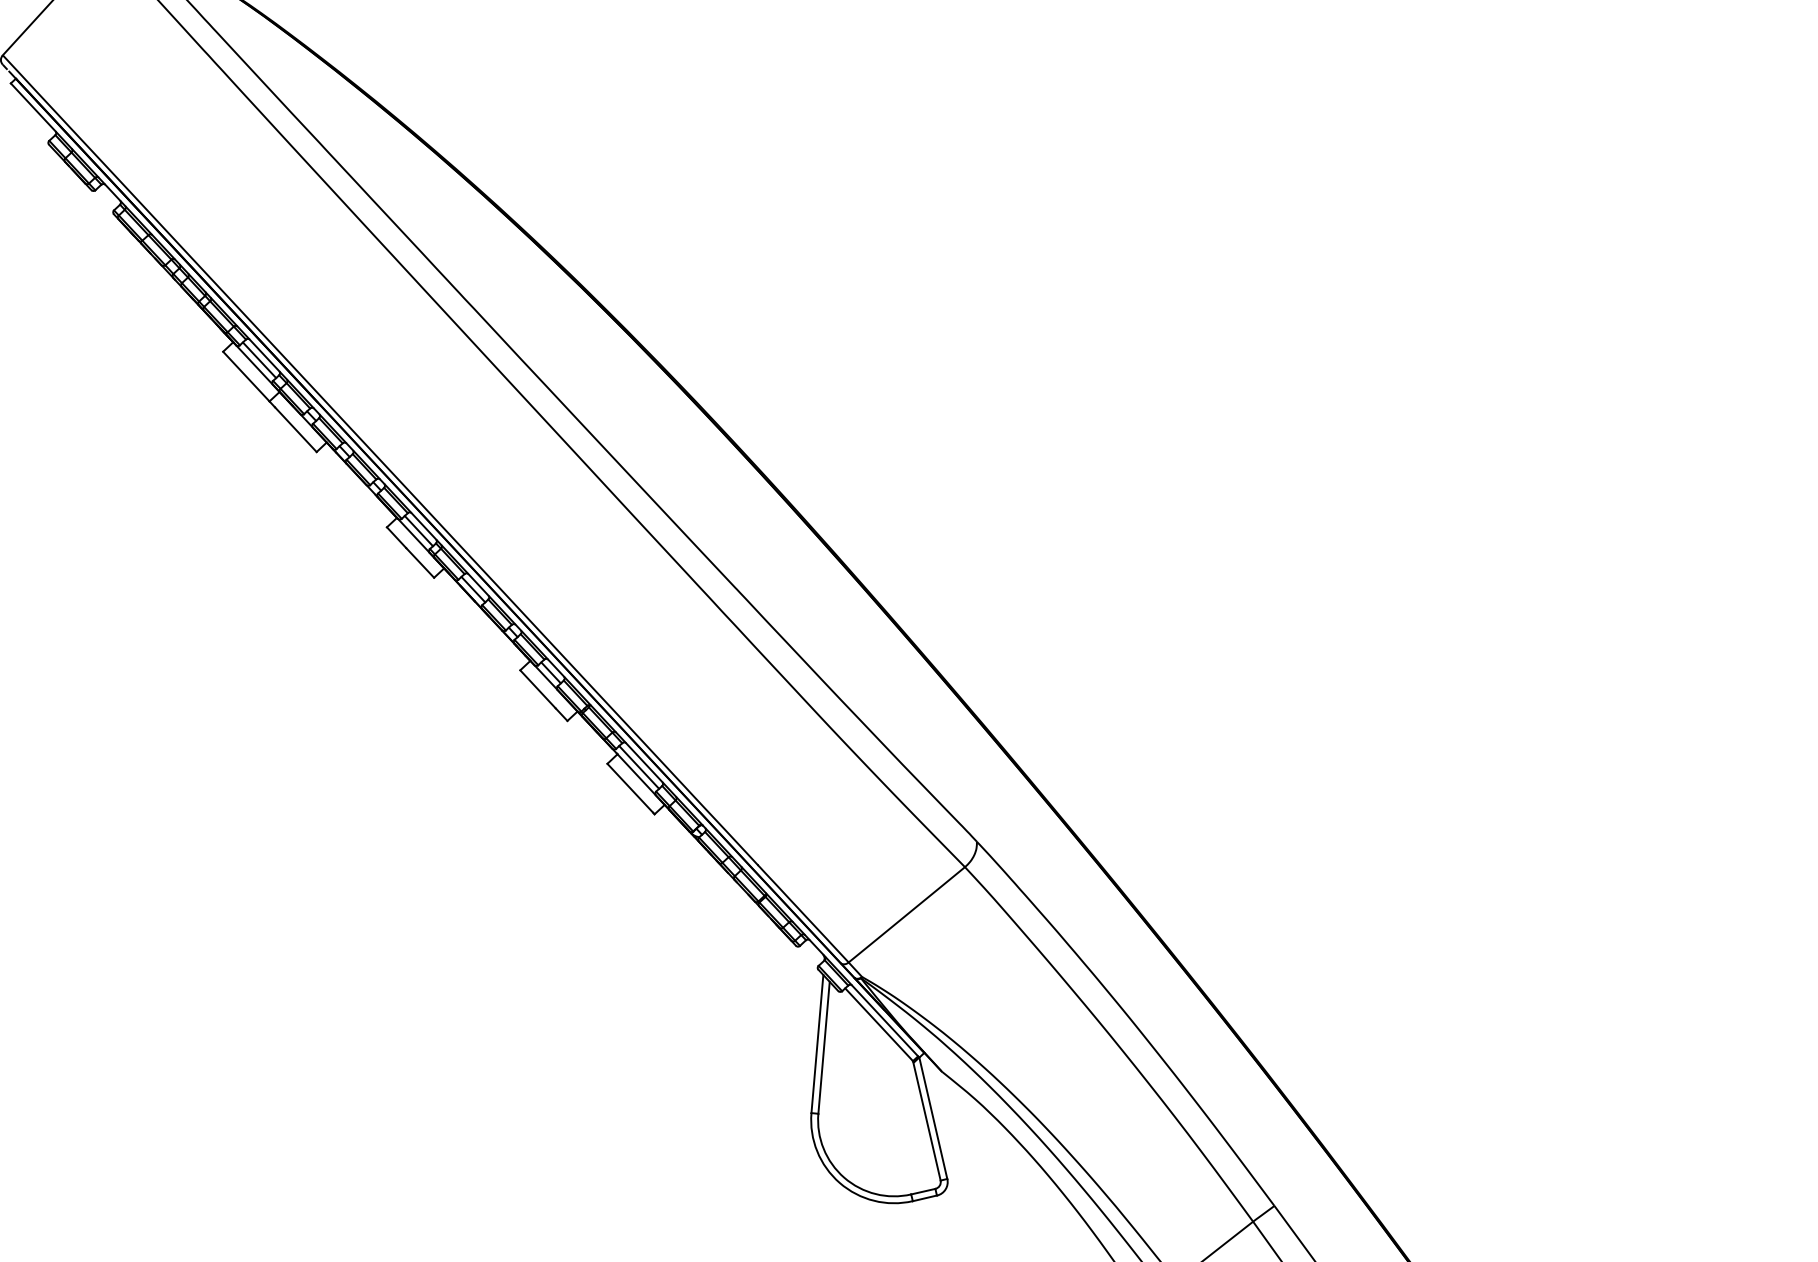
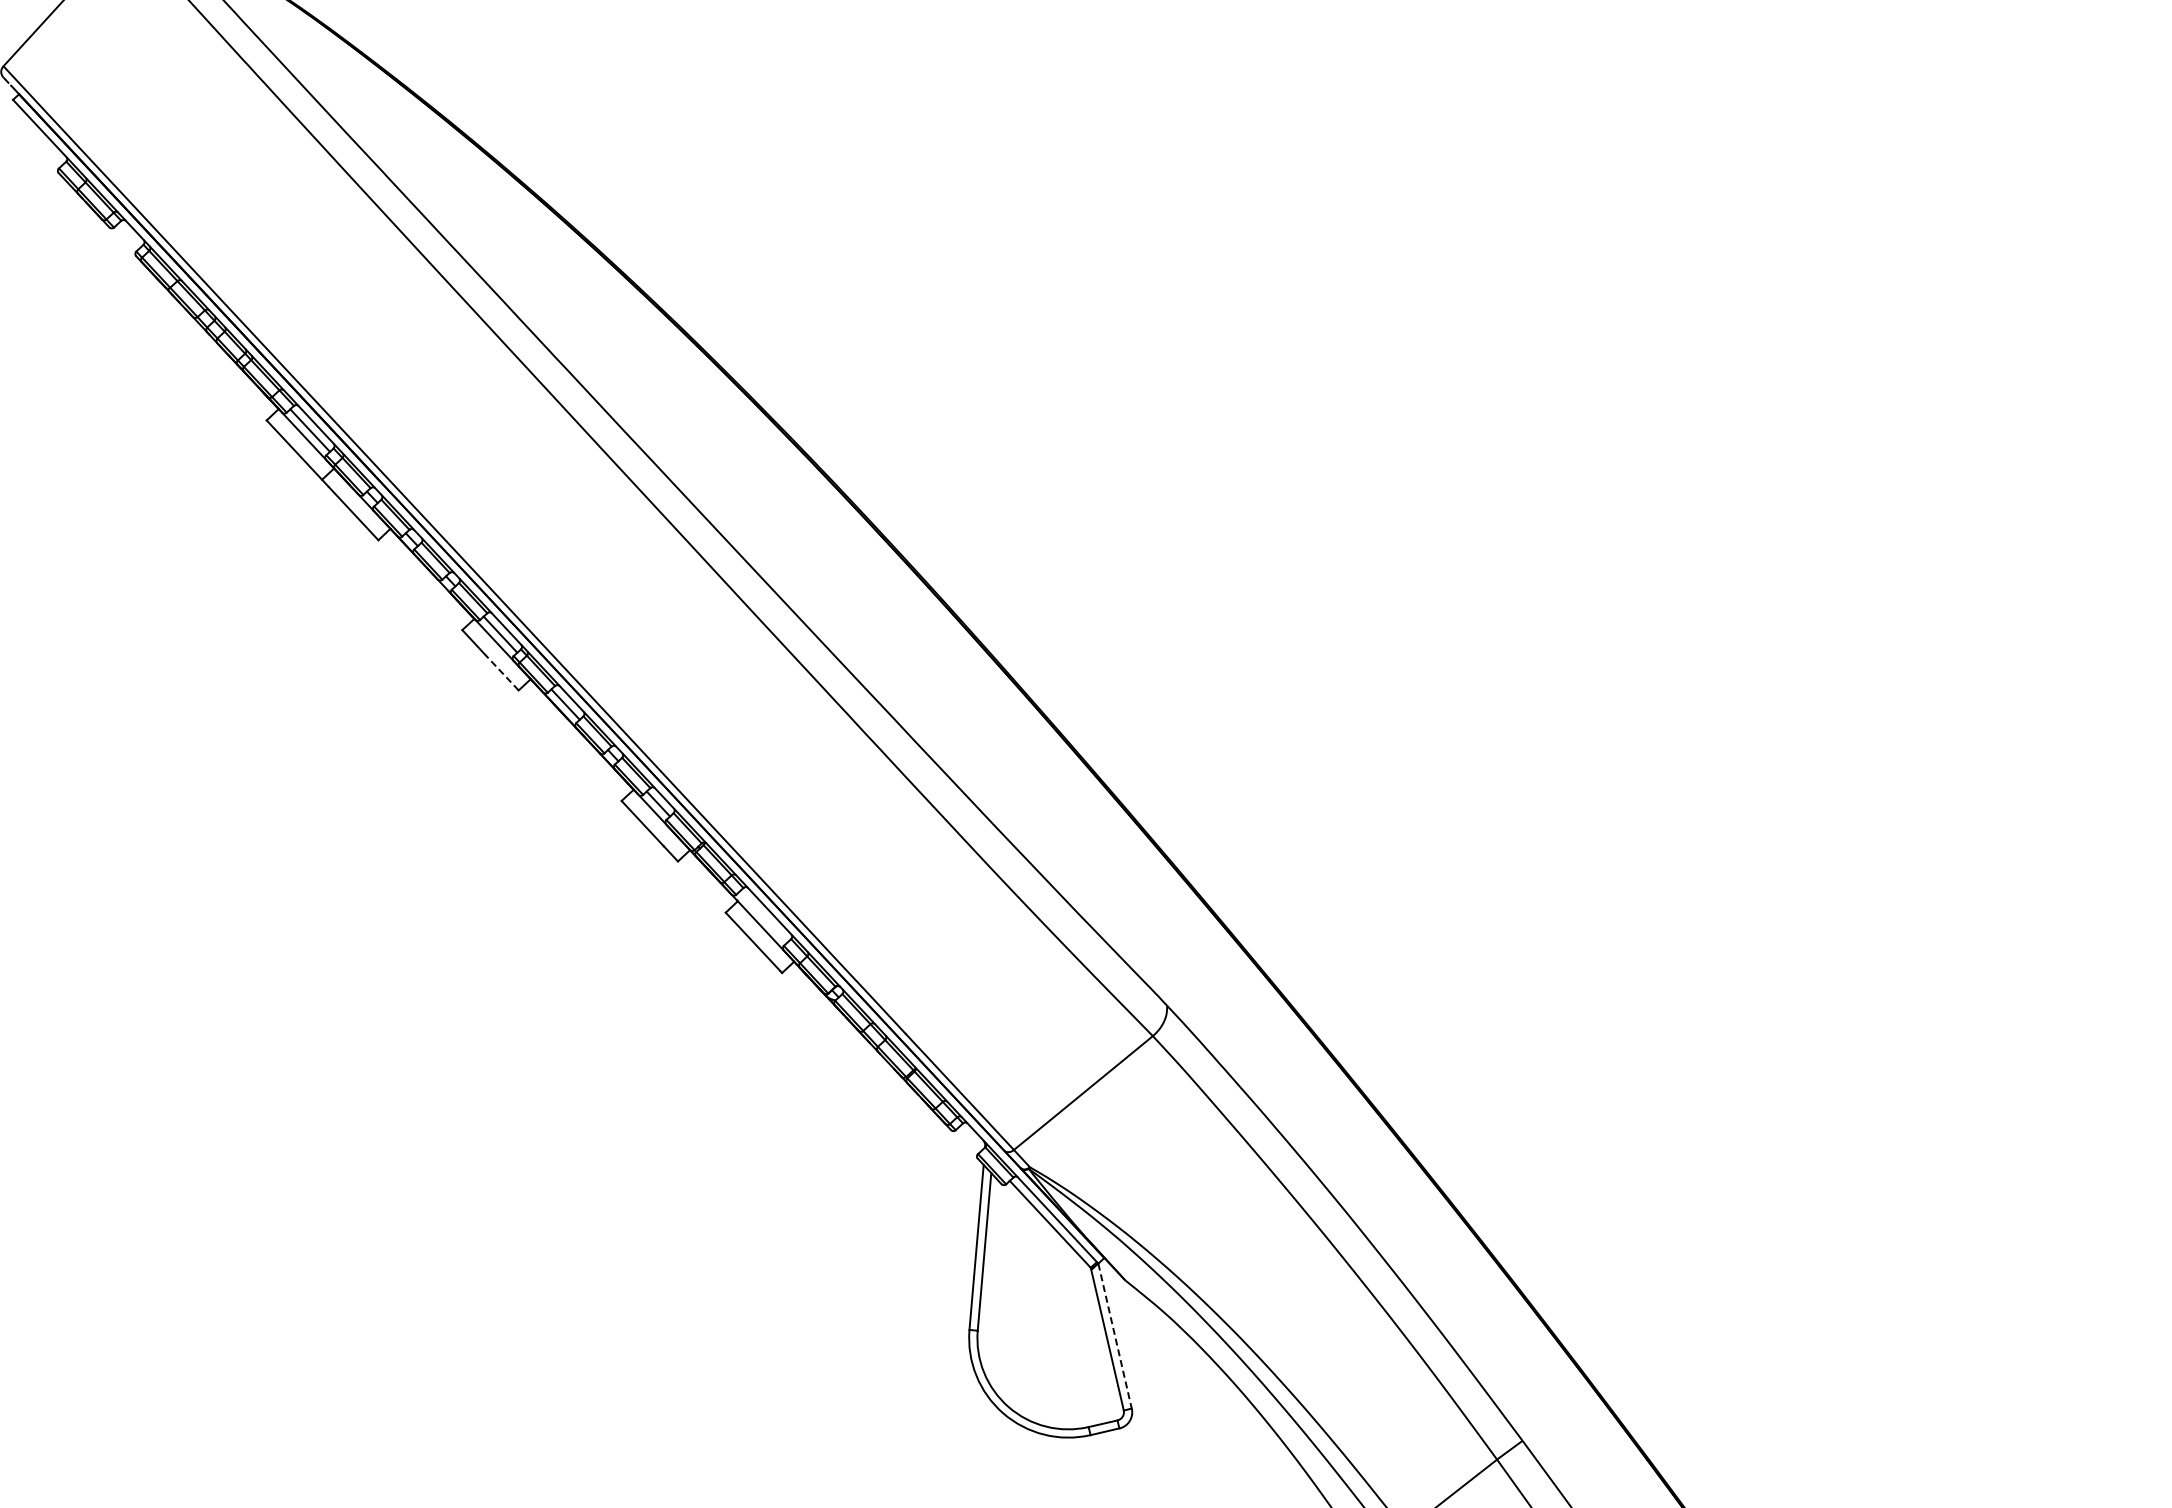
line: (419, 562) -> (501, 672), solid -> dashed
line: (639, 767) -> (763, 916), removed
line: (933, 1118) -> (1115, 1336), solid -> dashed

